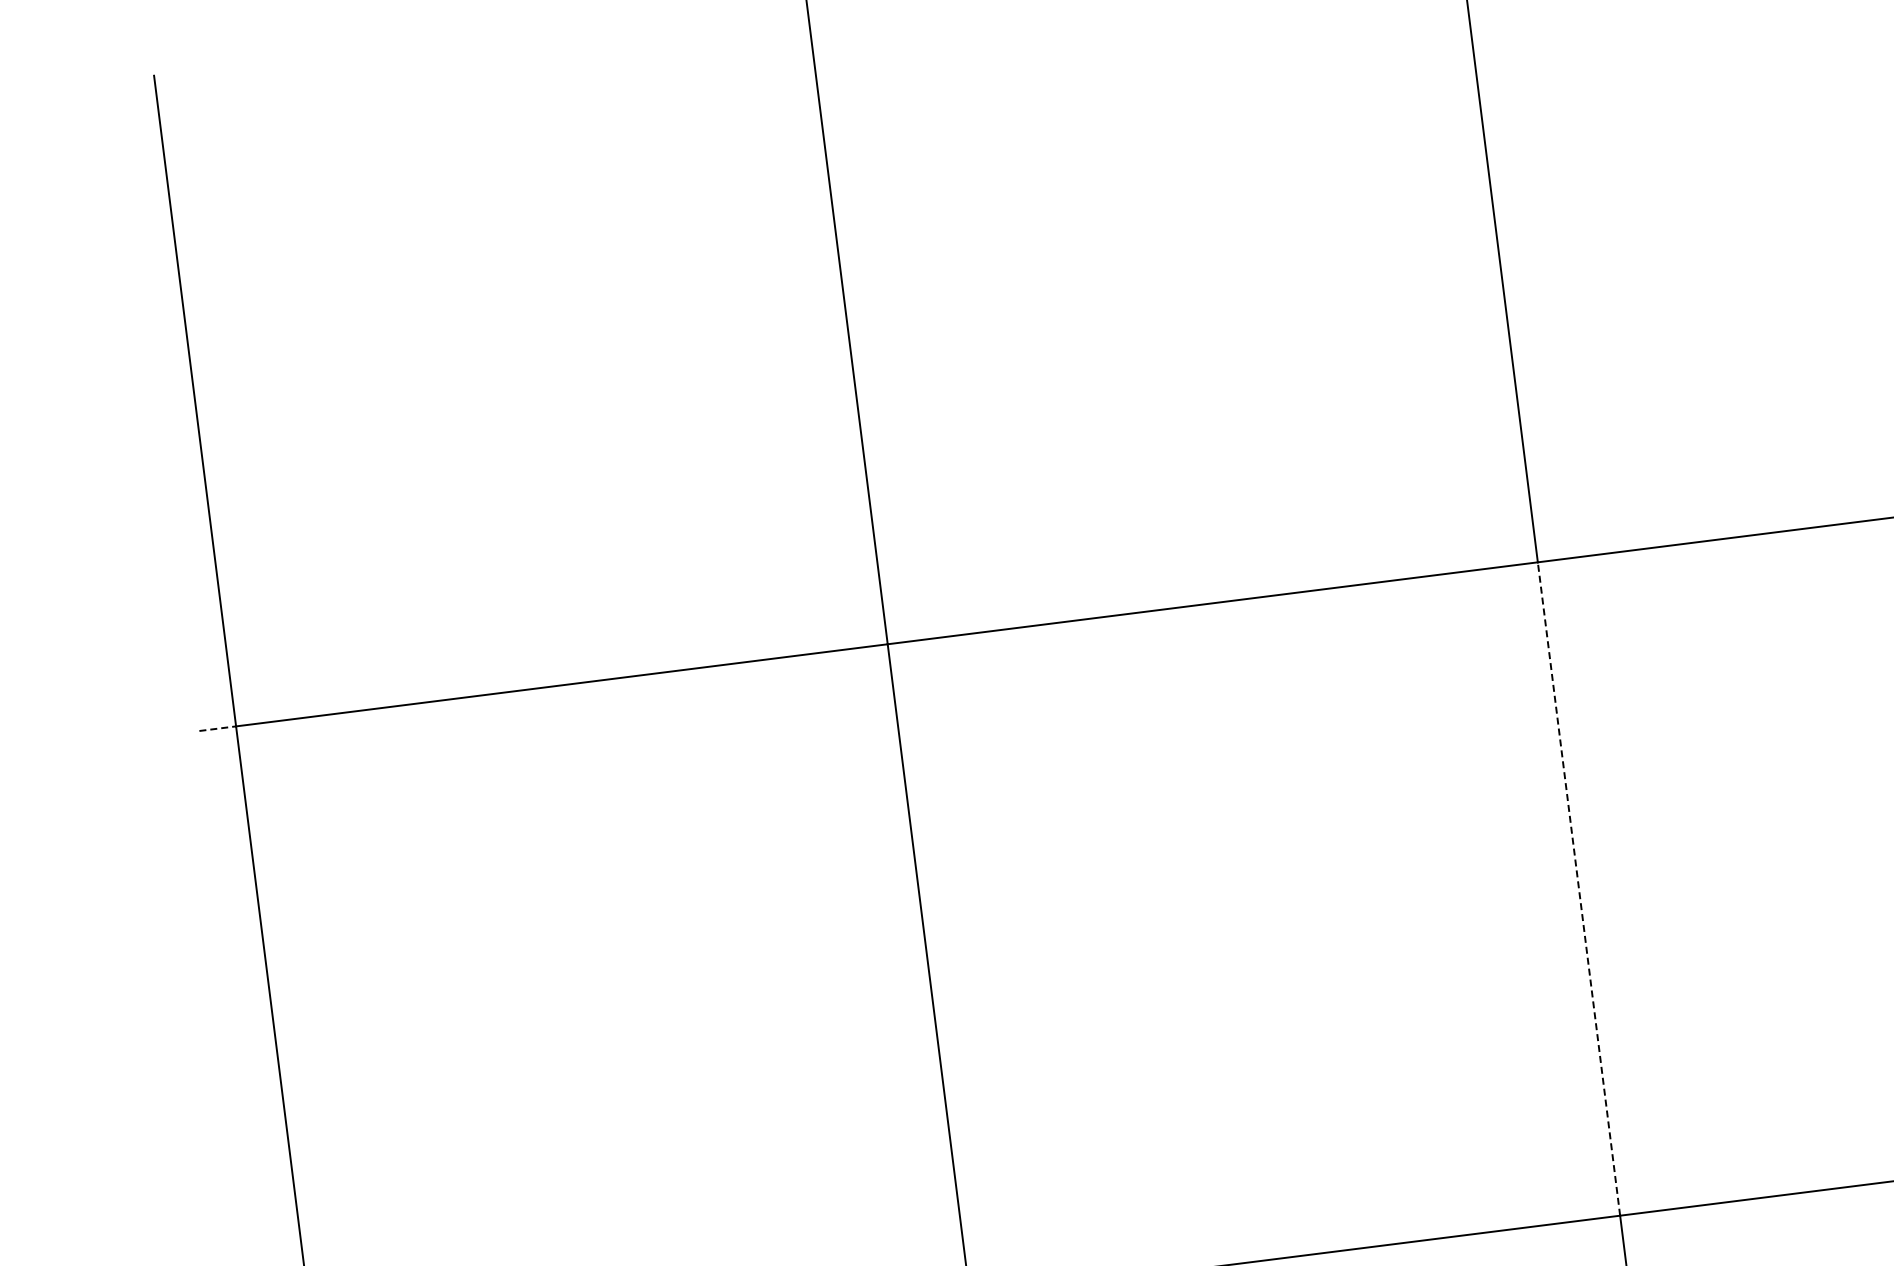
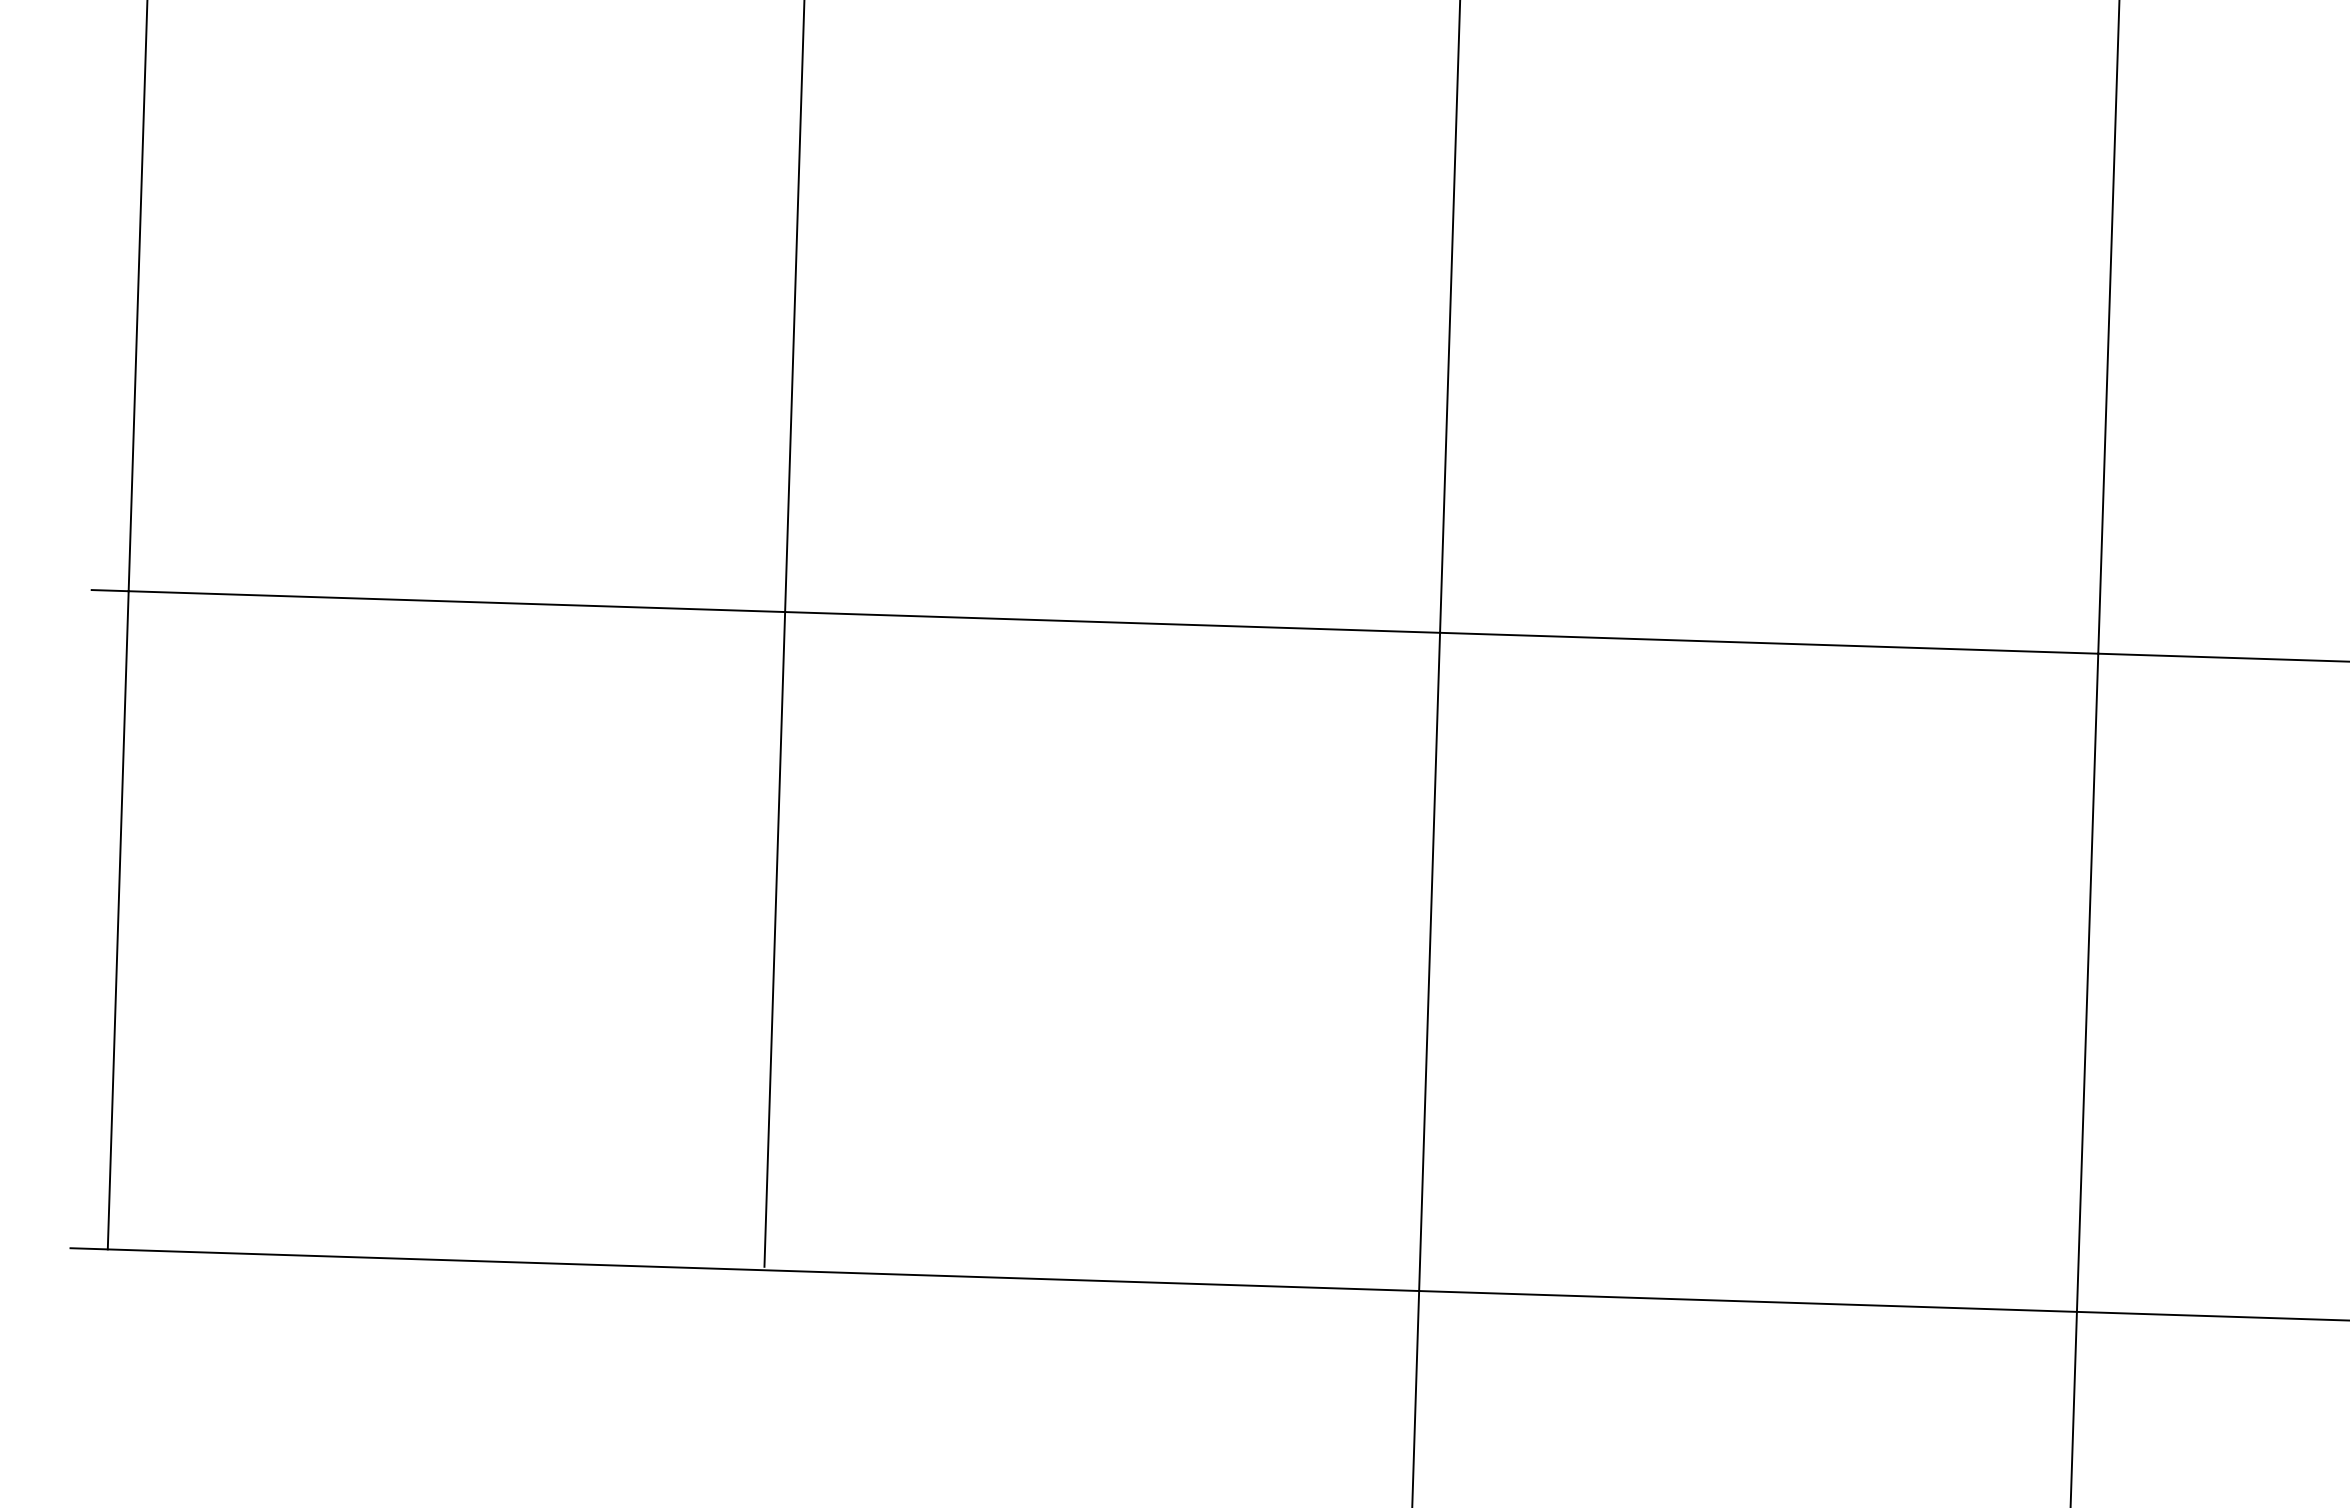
line: (218, 728) -> (110, 590), dashed -> solid
line: (1578, 888) -> (1429, 961), dashed -> solid

